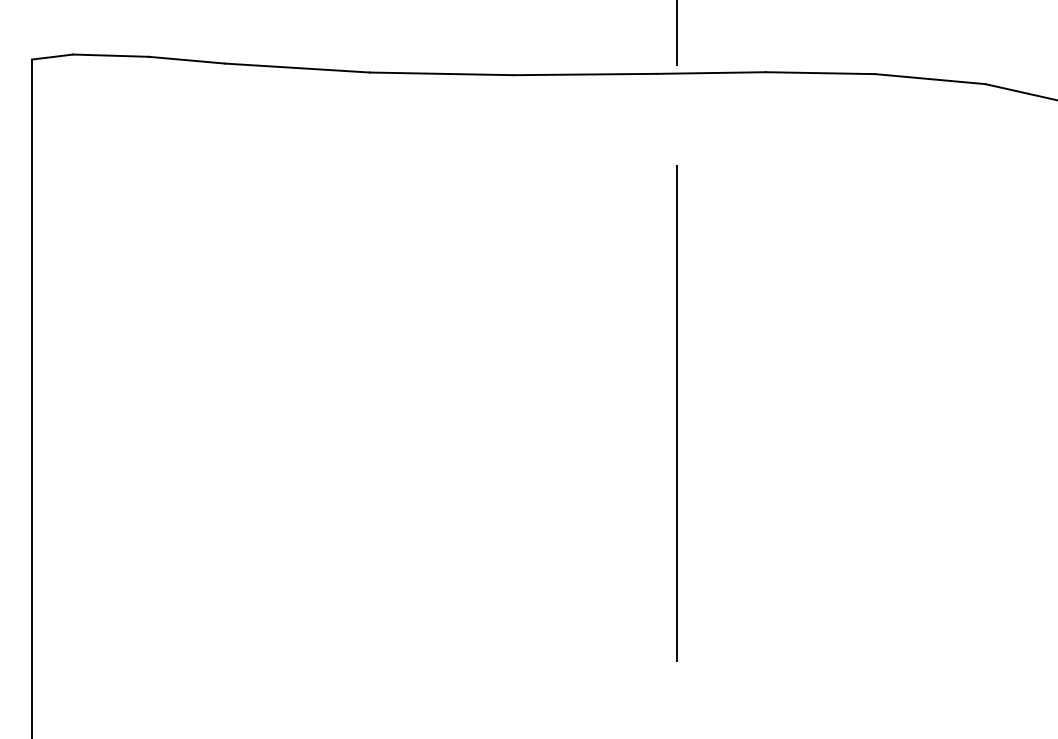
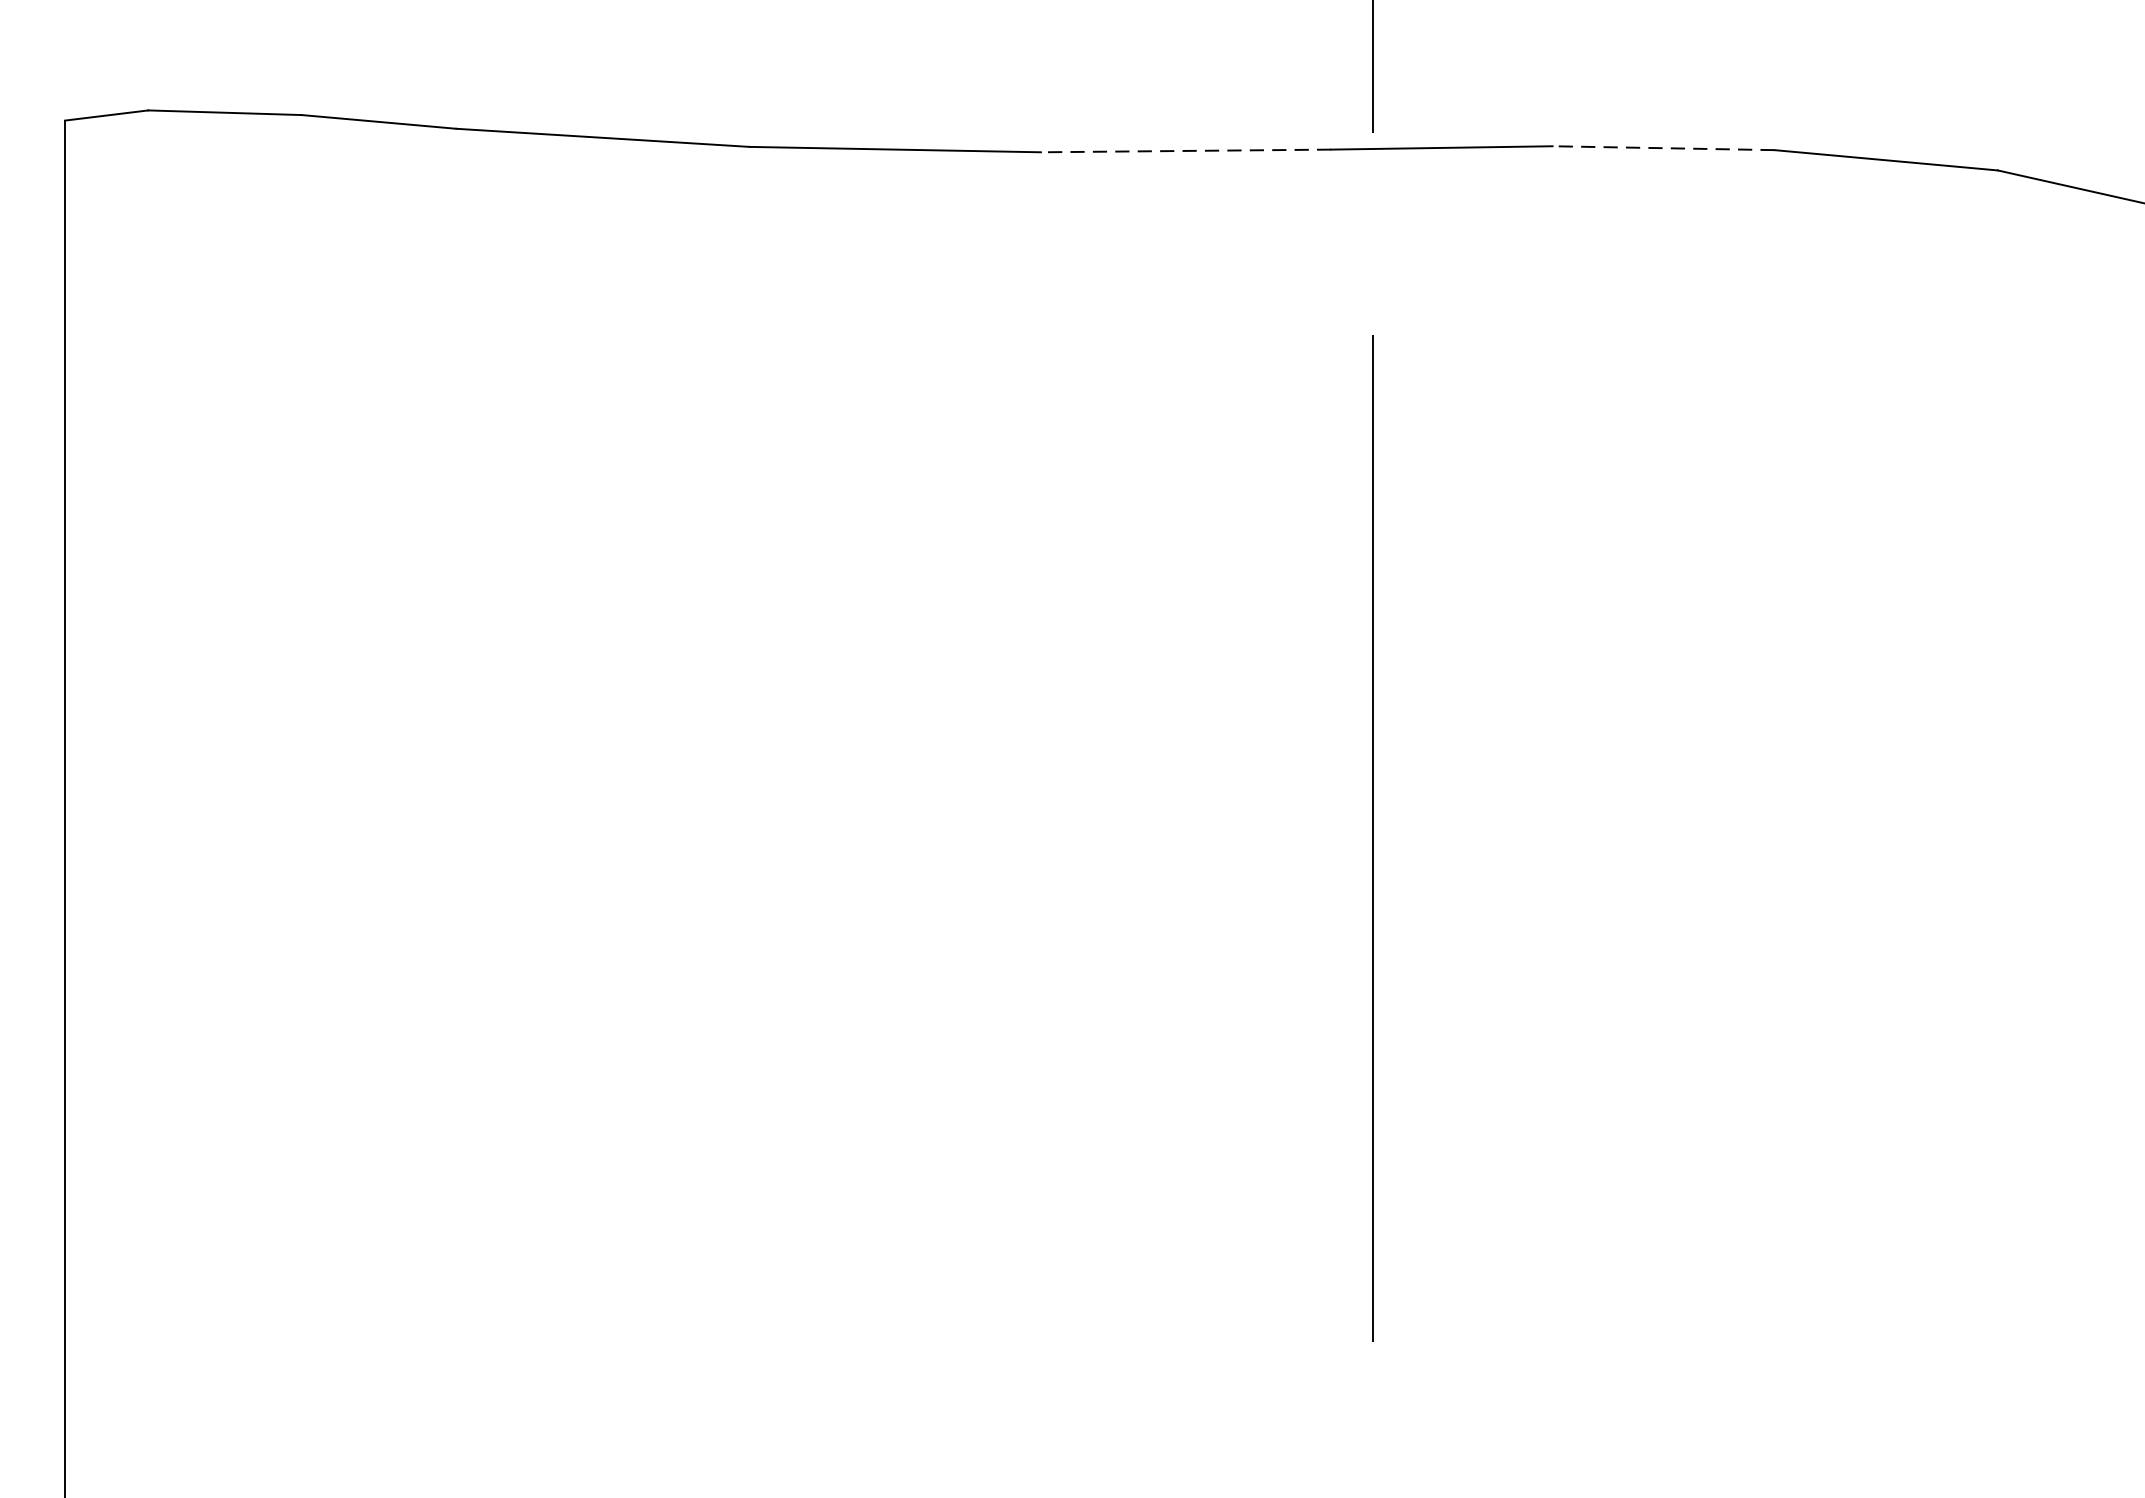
line: (820, 73) -> (1663, 148), solid -> dashed
line: (585, 74) -> (1187, 150), solid -> dashed

